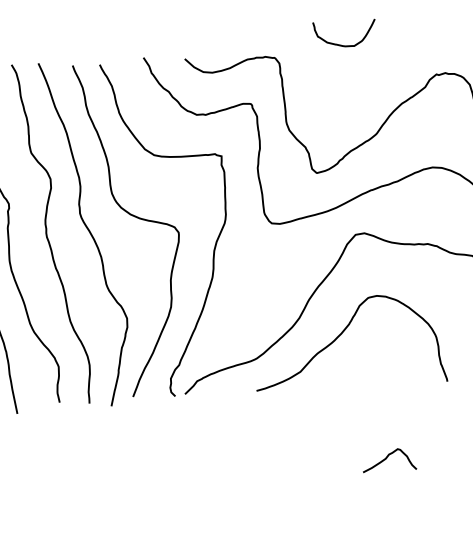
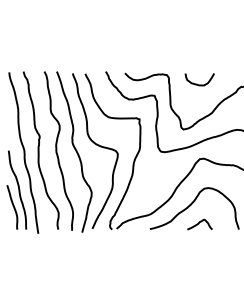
curve: (337, 42) -> (196, 83), moved
curve: (388, 457) -> (199, 223), moved

